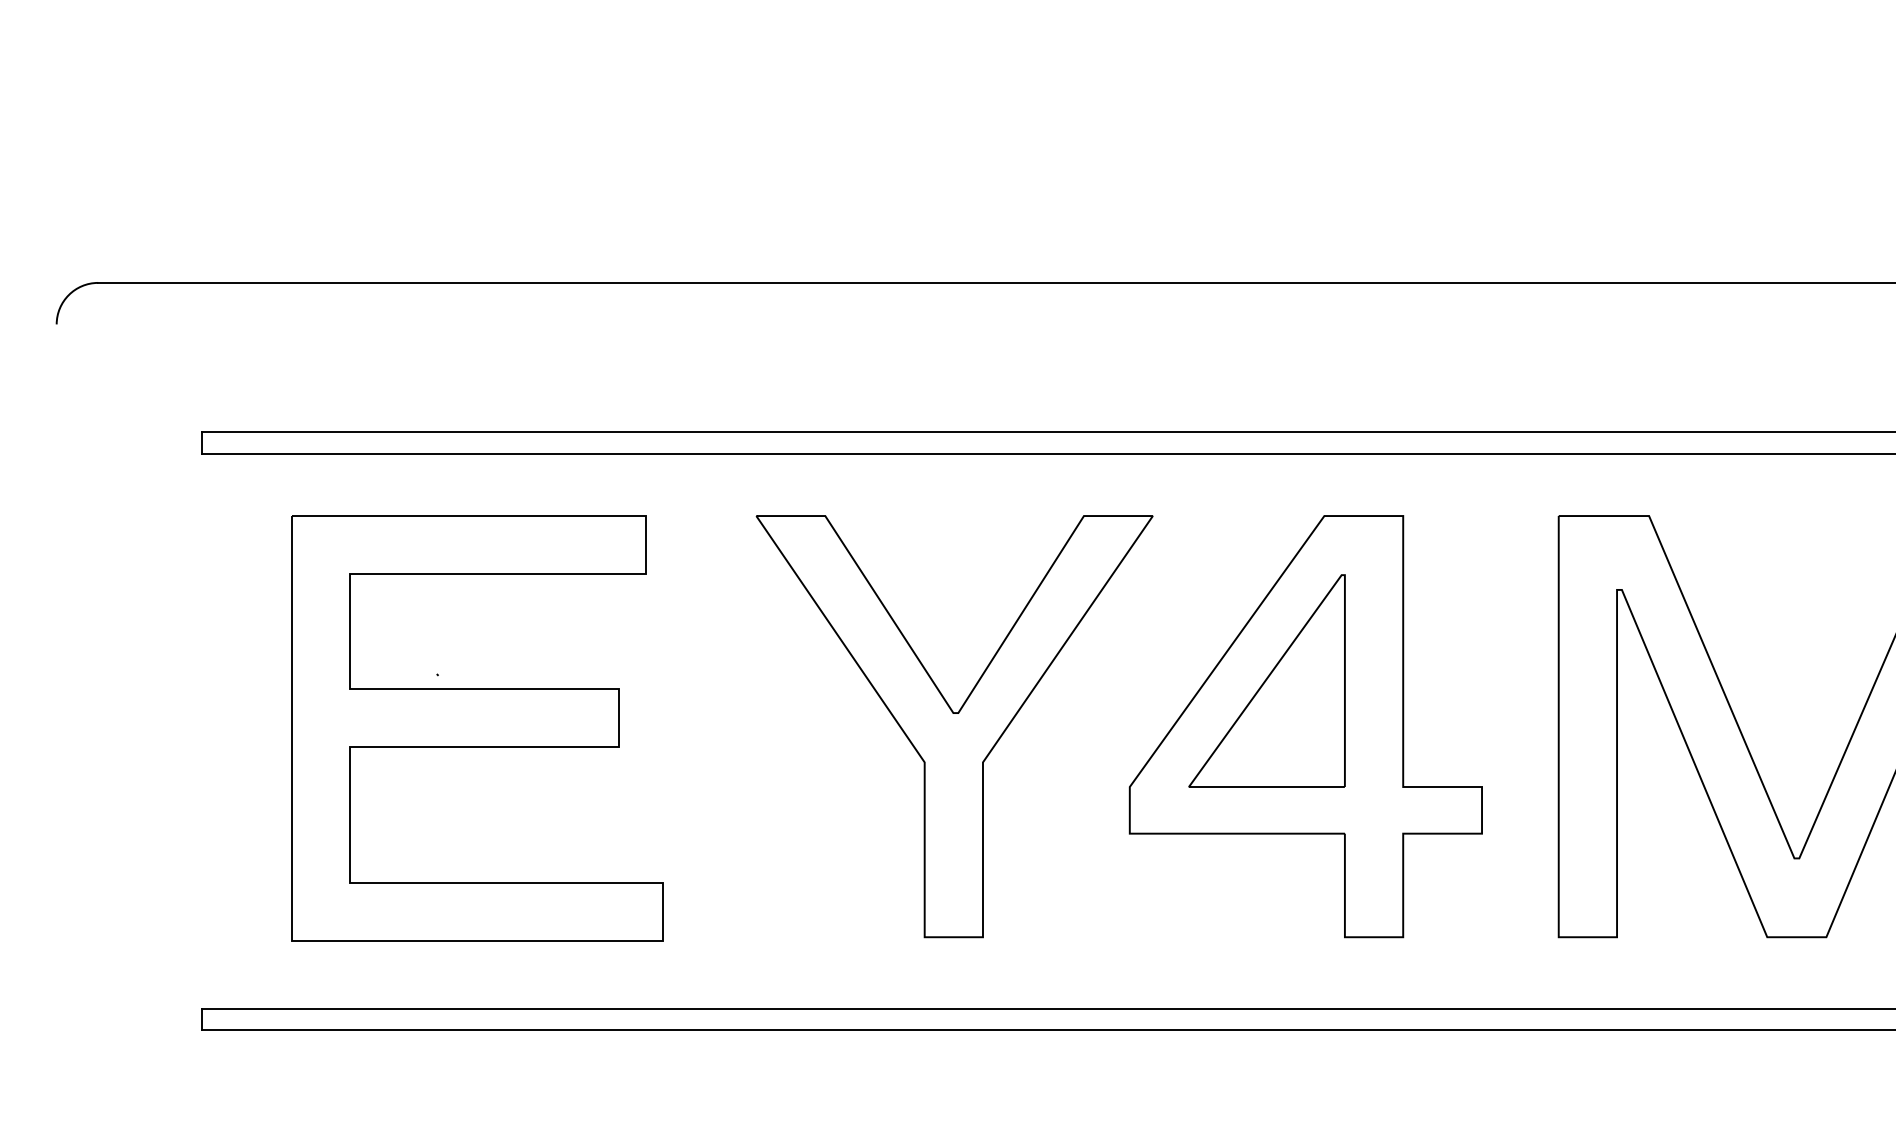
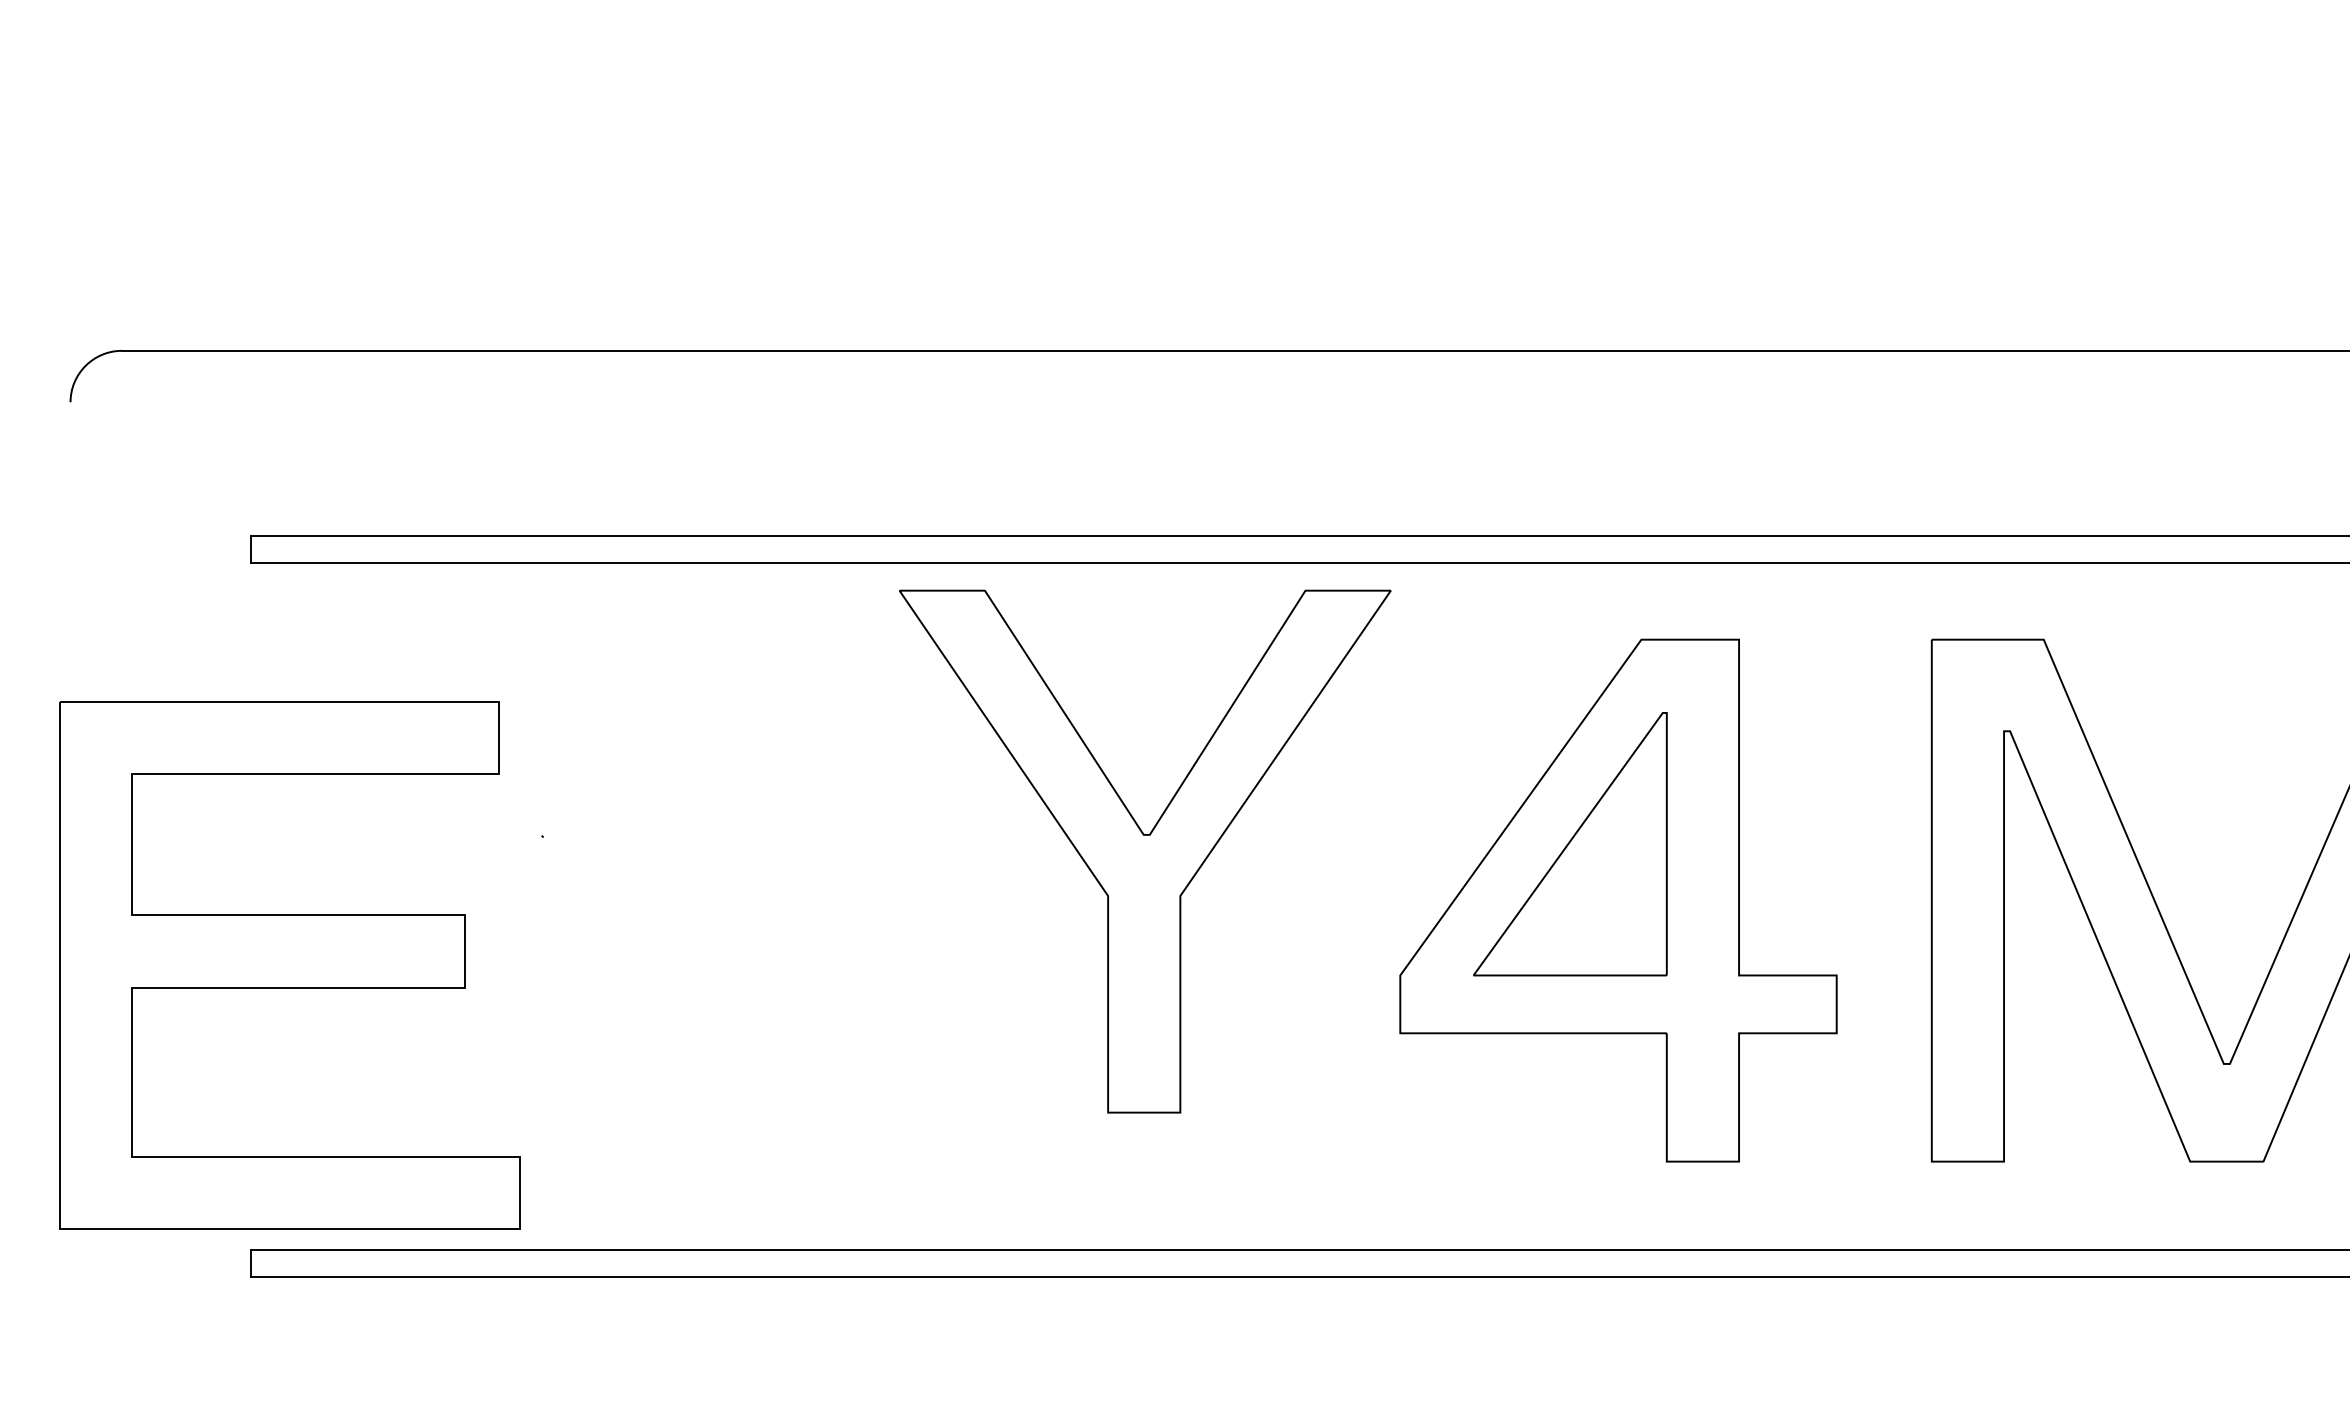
part: (954, 726) -> (1145, 851), moved
part: (477, 728) -> (289, 965), moved

